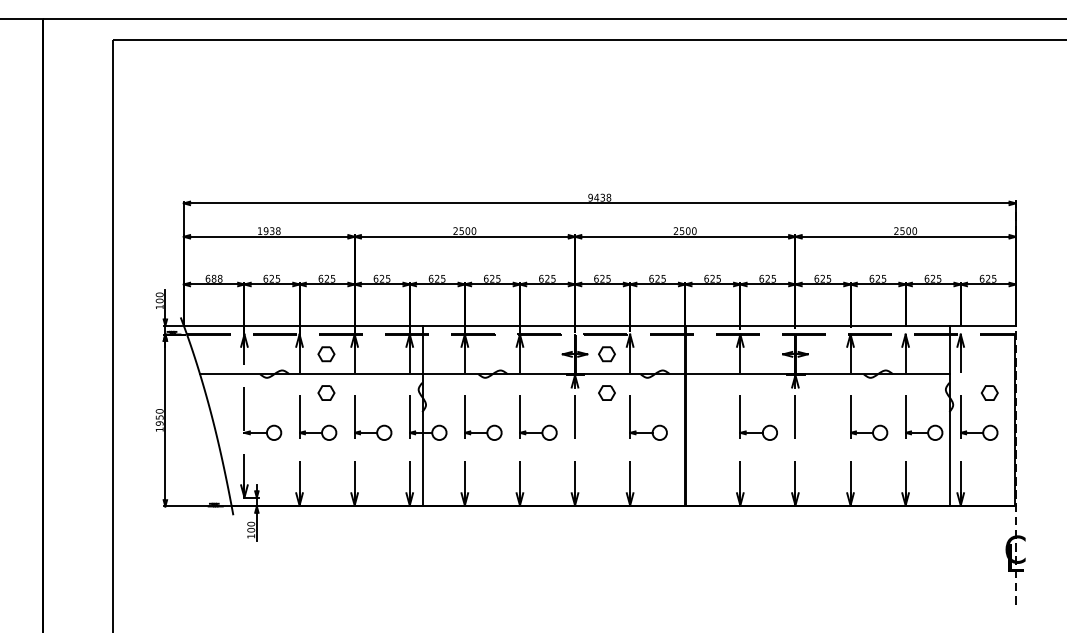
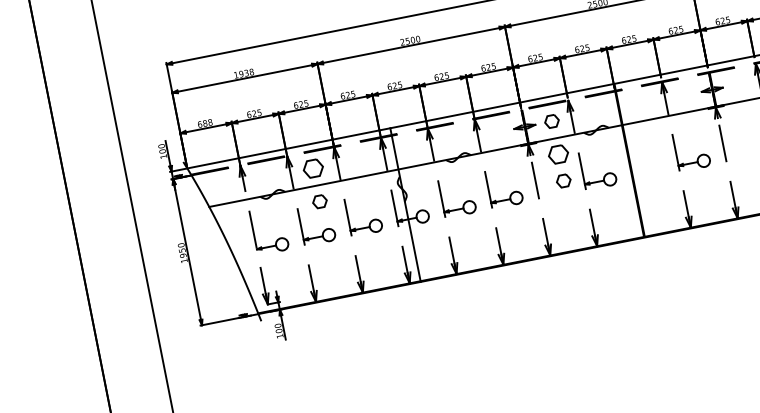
part: (326, 354) -> (313, 168), size x1.4
part: (606, 392) -> (558, 154), size x1.4
part: (606, 424) -> (563, 181), added

